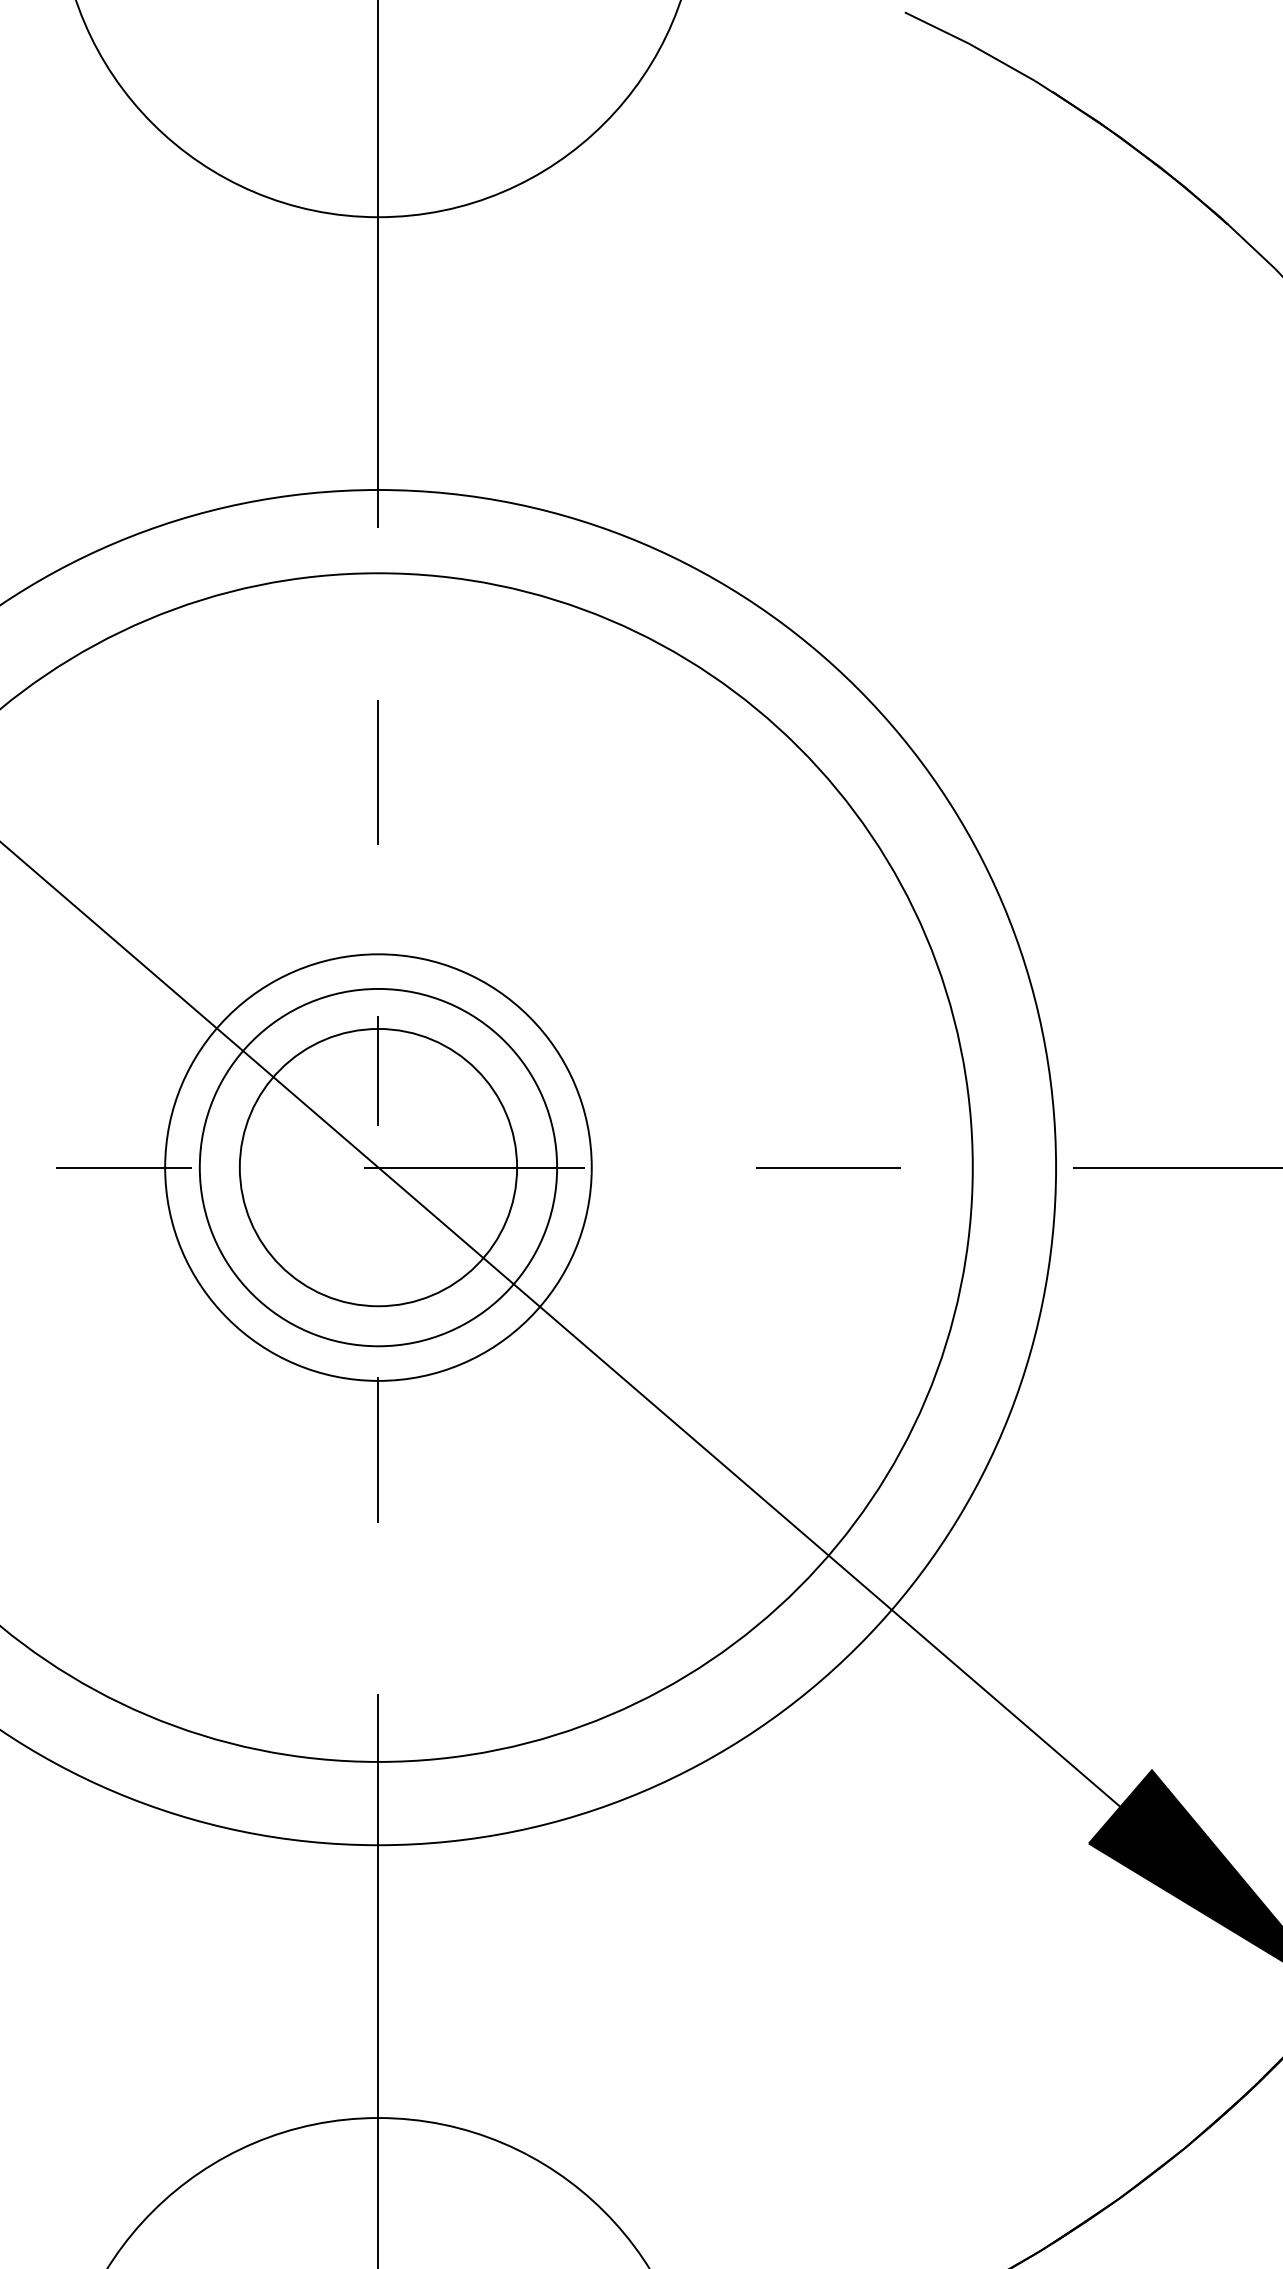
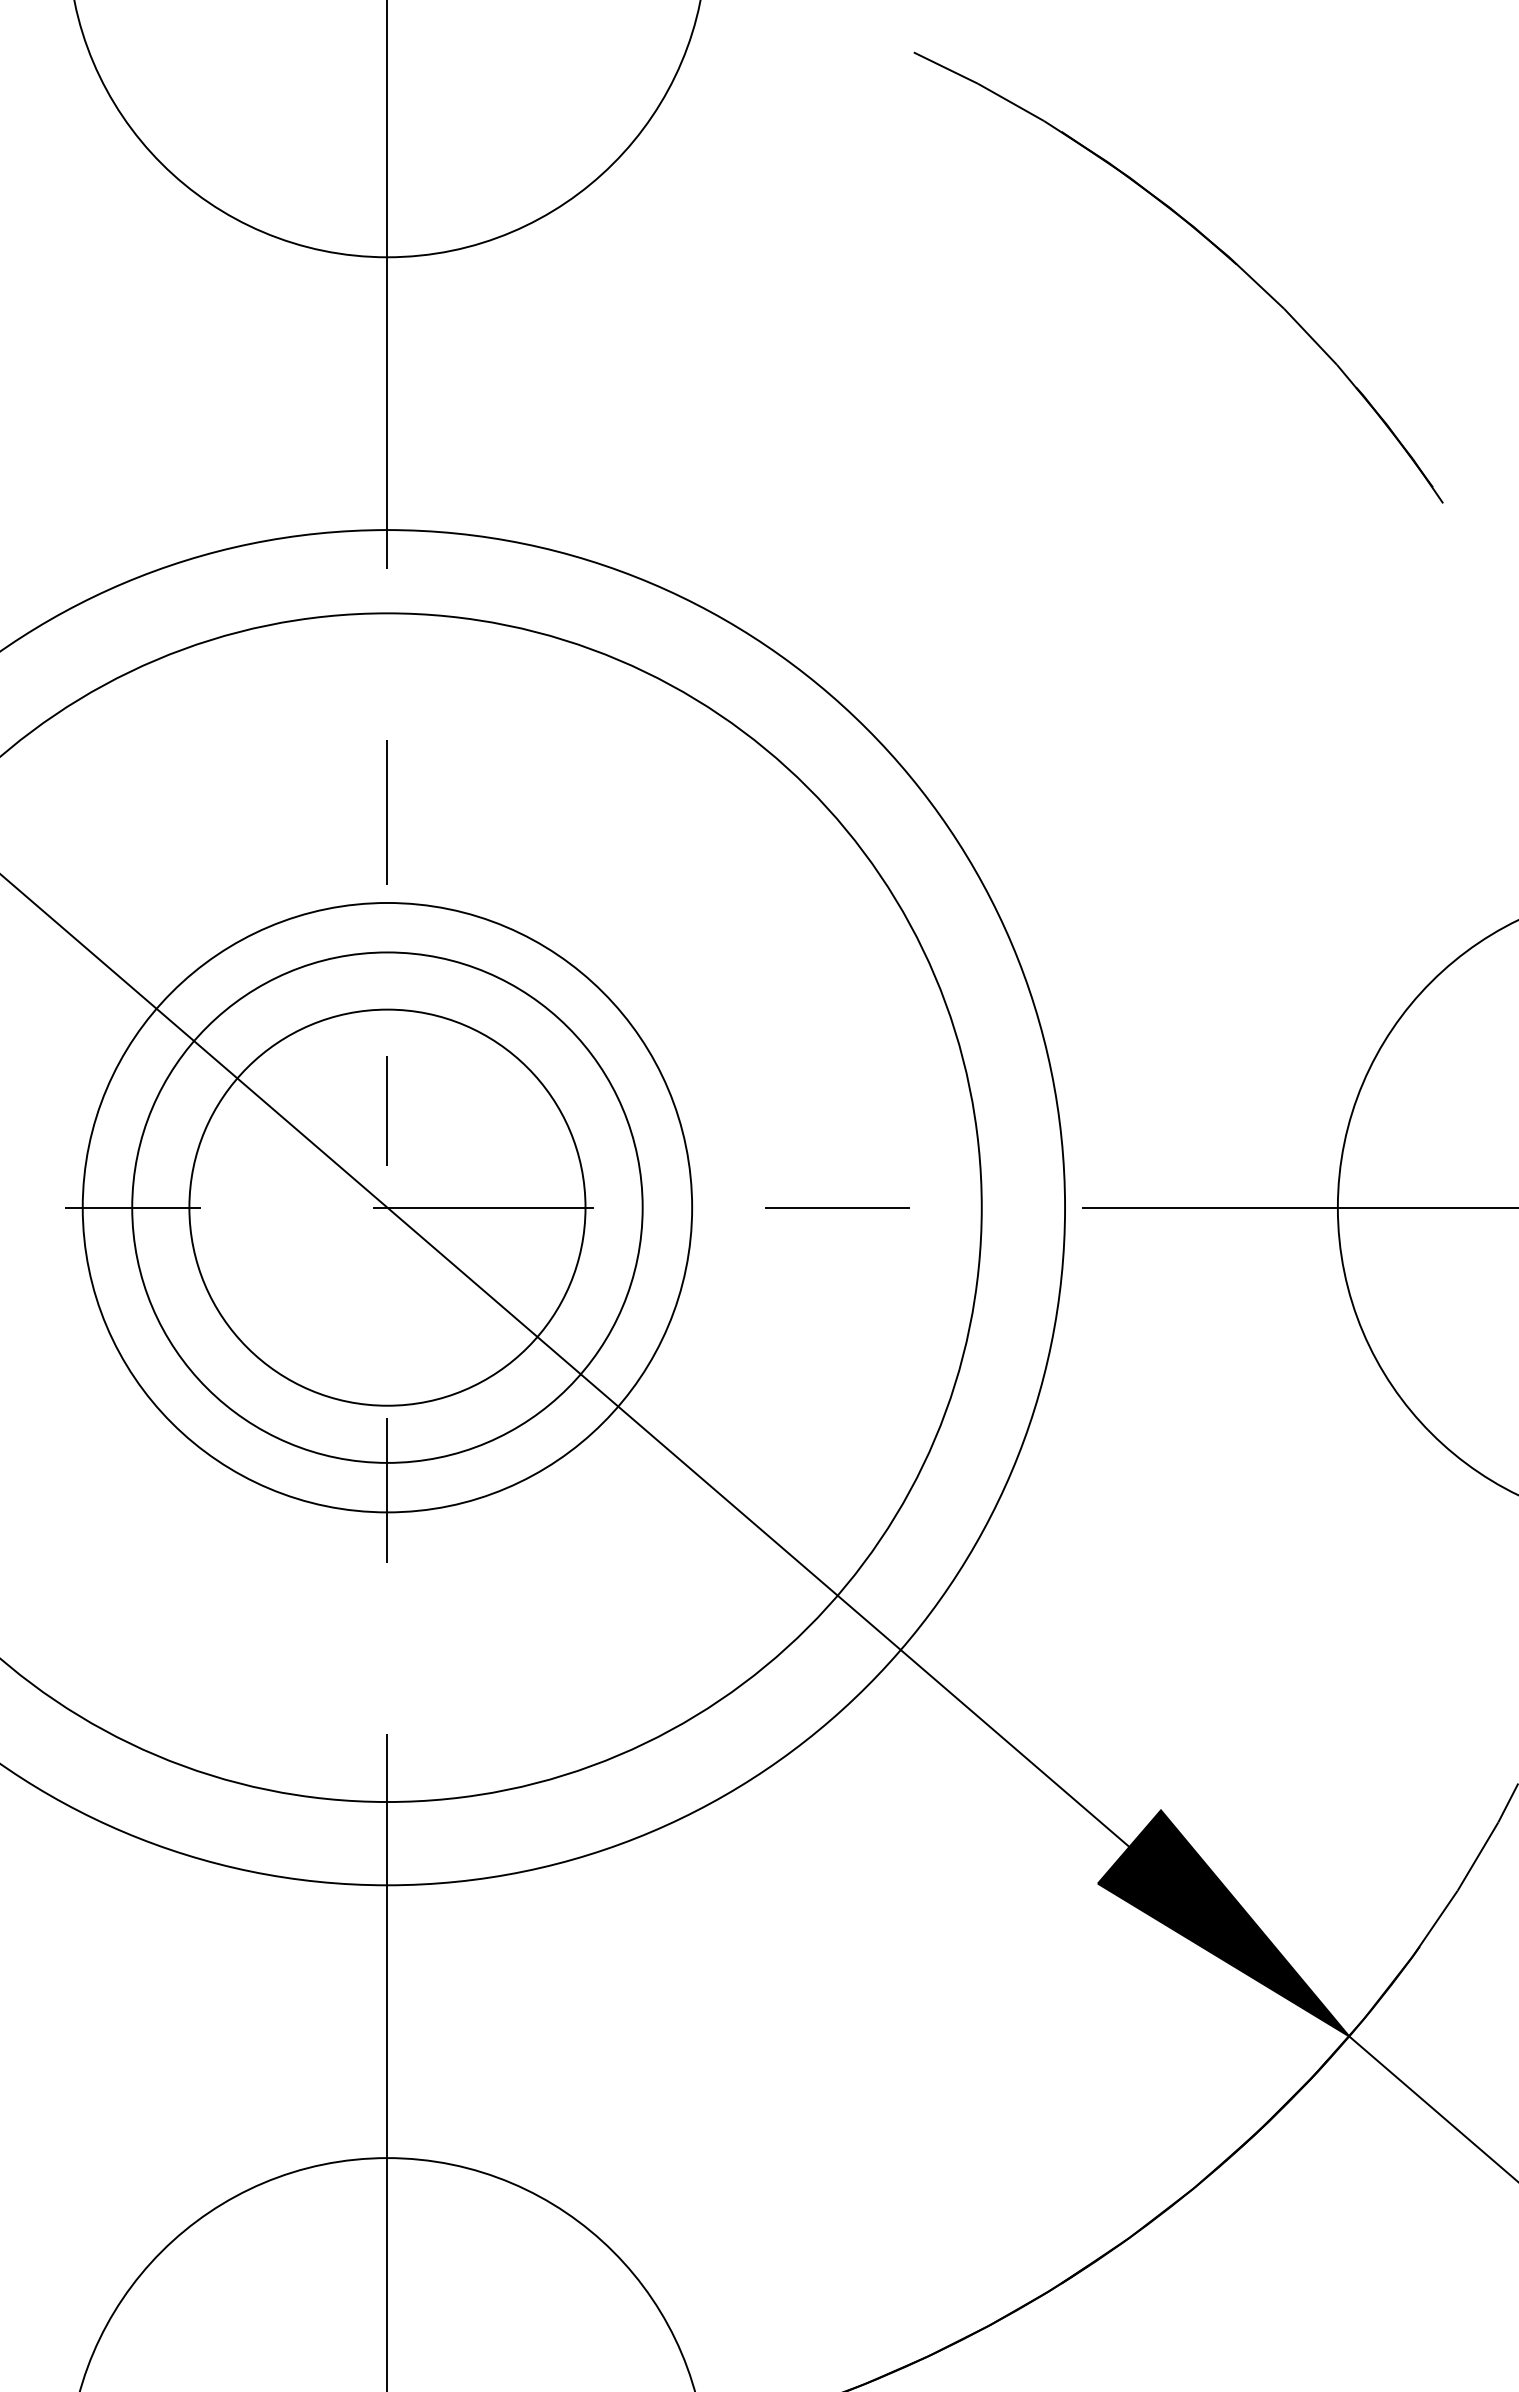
circle: (378, 1167) -> (387, 1207), size x1.43
circle: (378, 1167) -> (387, 1207), size x1.43
circle: (378, 1167) -> (387, 1207), size x1.43

